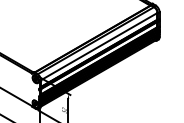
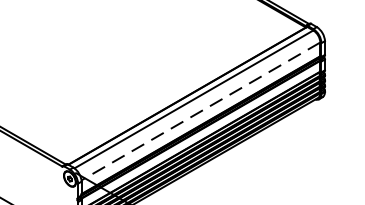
line: (98, 46) -> (199, 111), solid -> dashed

